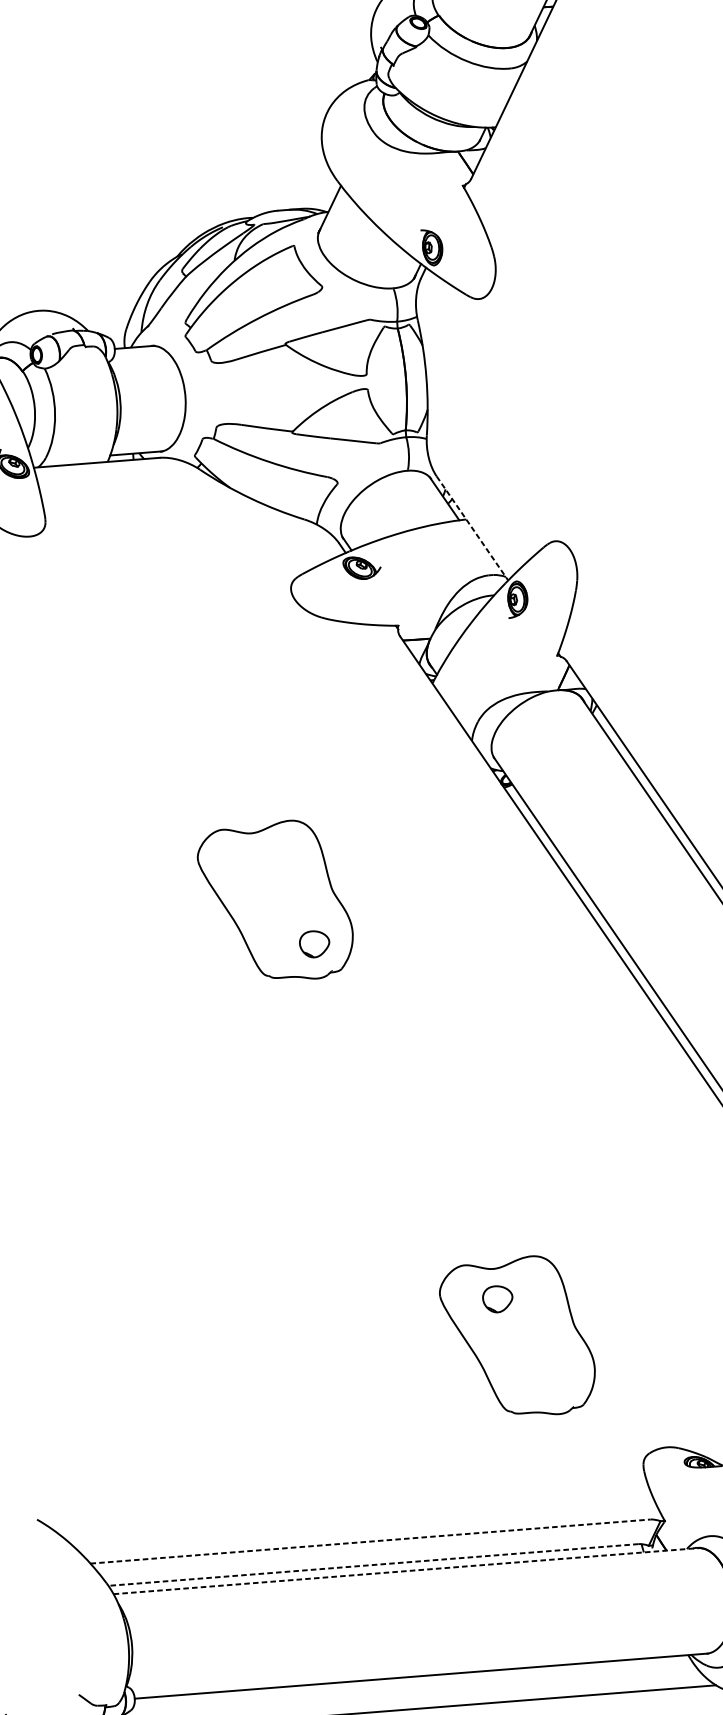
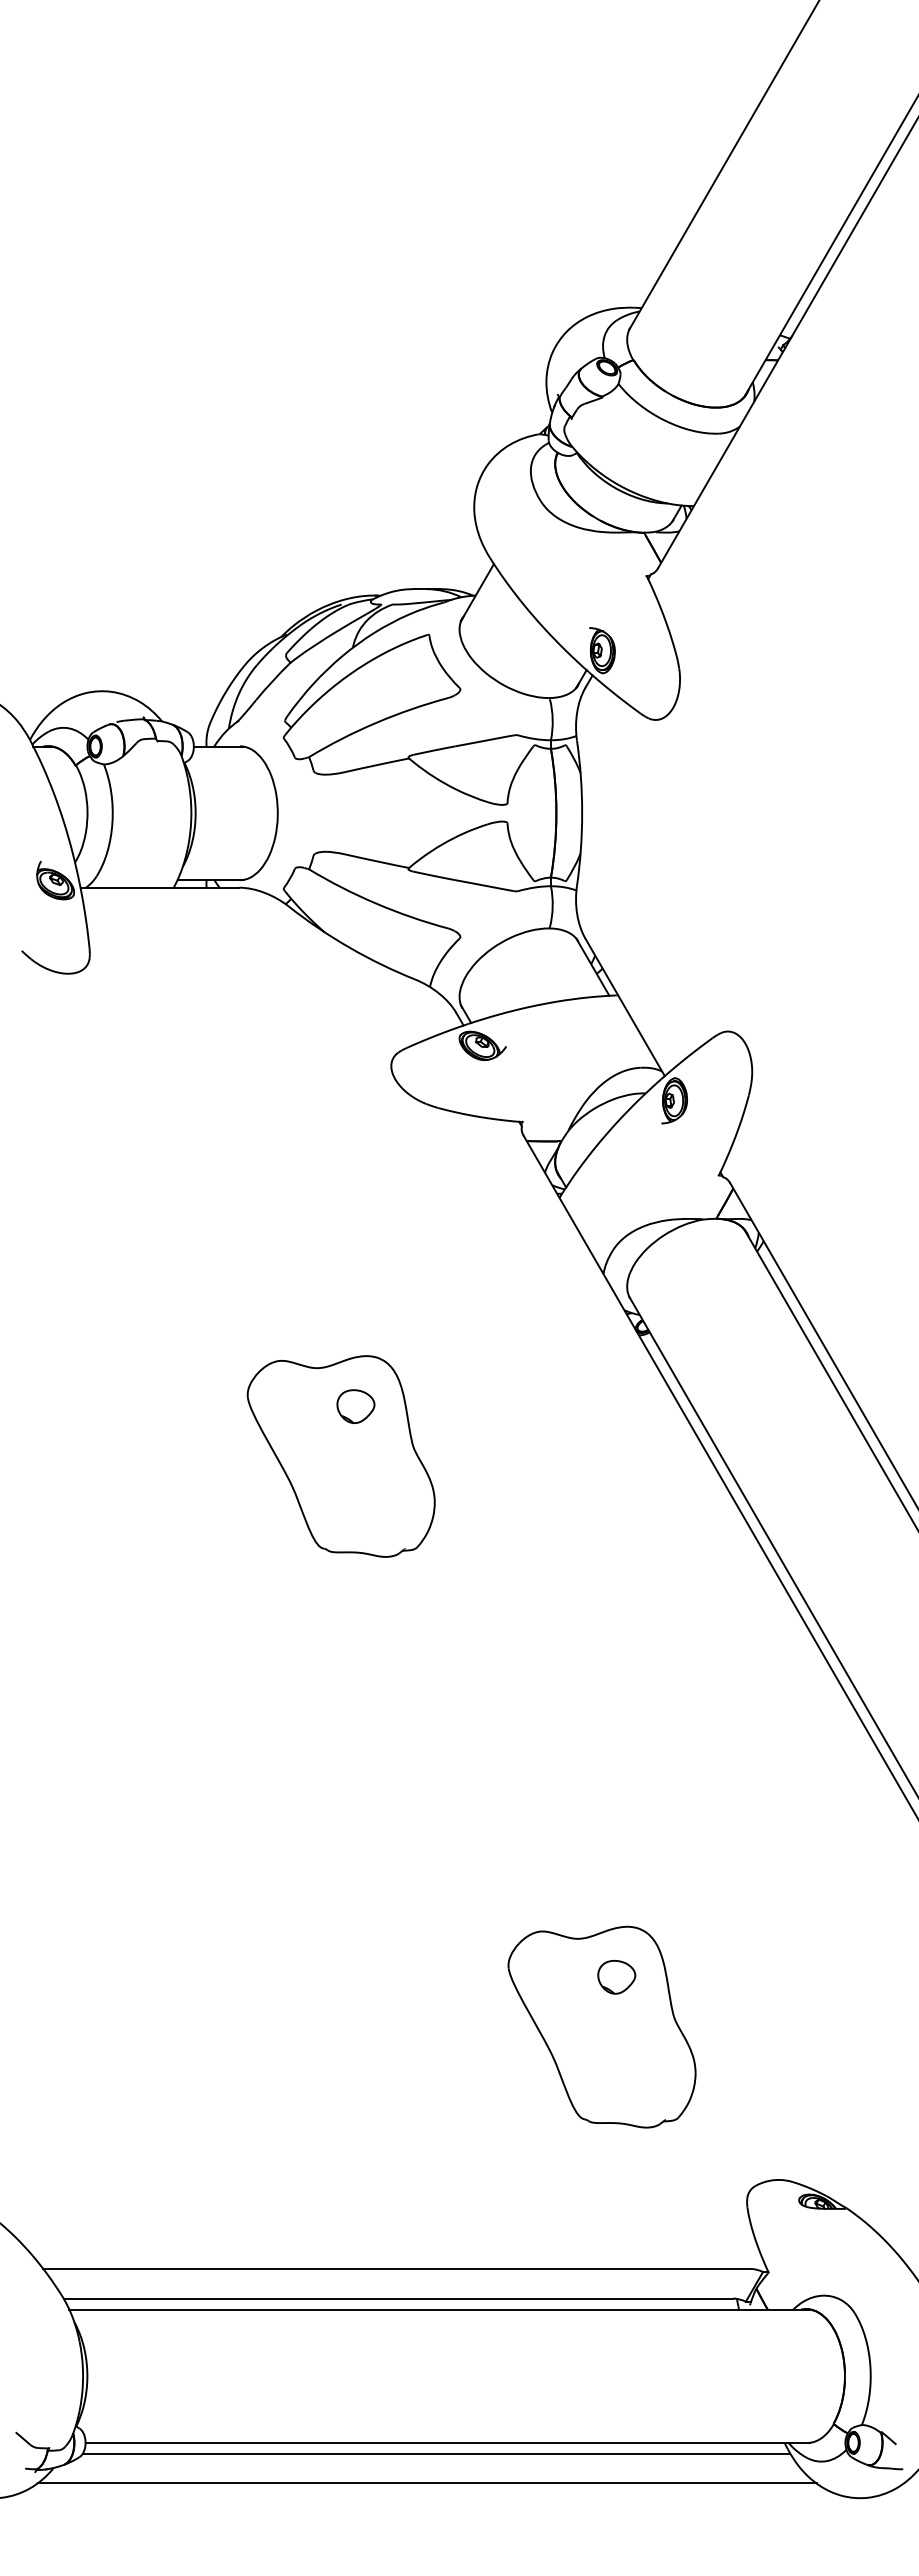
line: (472, 528) -> (625, 1007), dashed -> solid
part: (314, 944) -> (355, 1406), moved
part: (497, 1299) -> (616, 1977), moved
line: (370, 1541) -> (396, 2268), dashed -> solid
line: (373, 1564) -> (398, 2298), dashed -> solid
line: (406, 1571) -> (439, 2309), dashed -> solid
line: (413, 1685) -> (436, 2453), added

